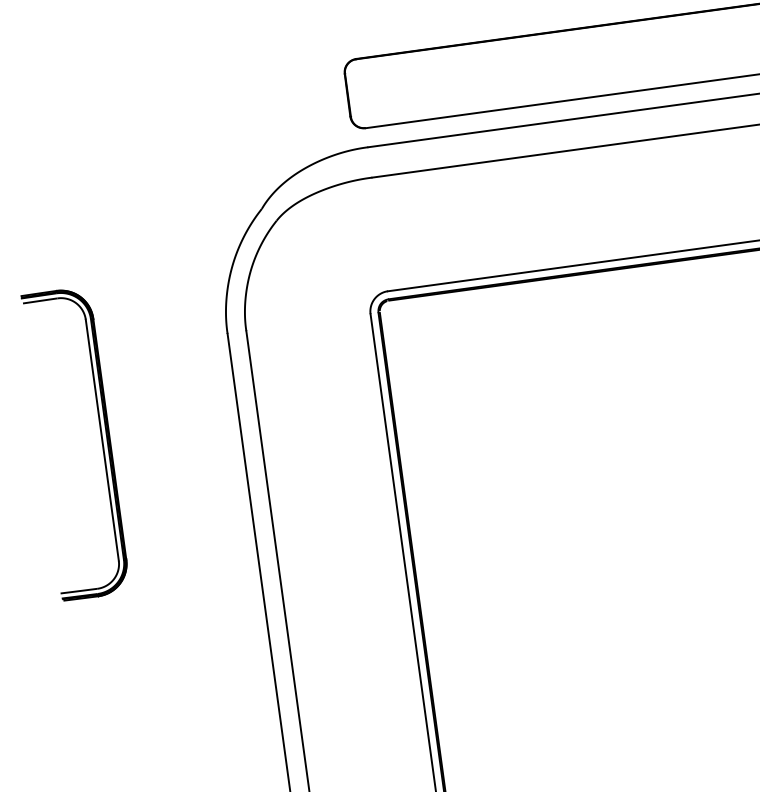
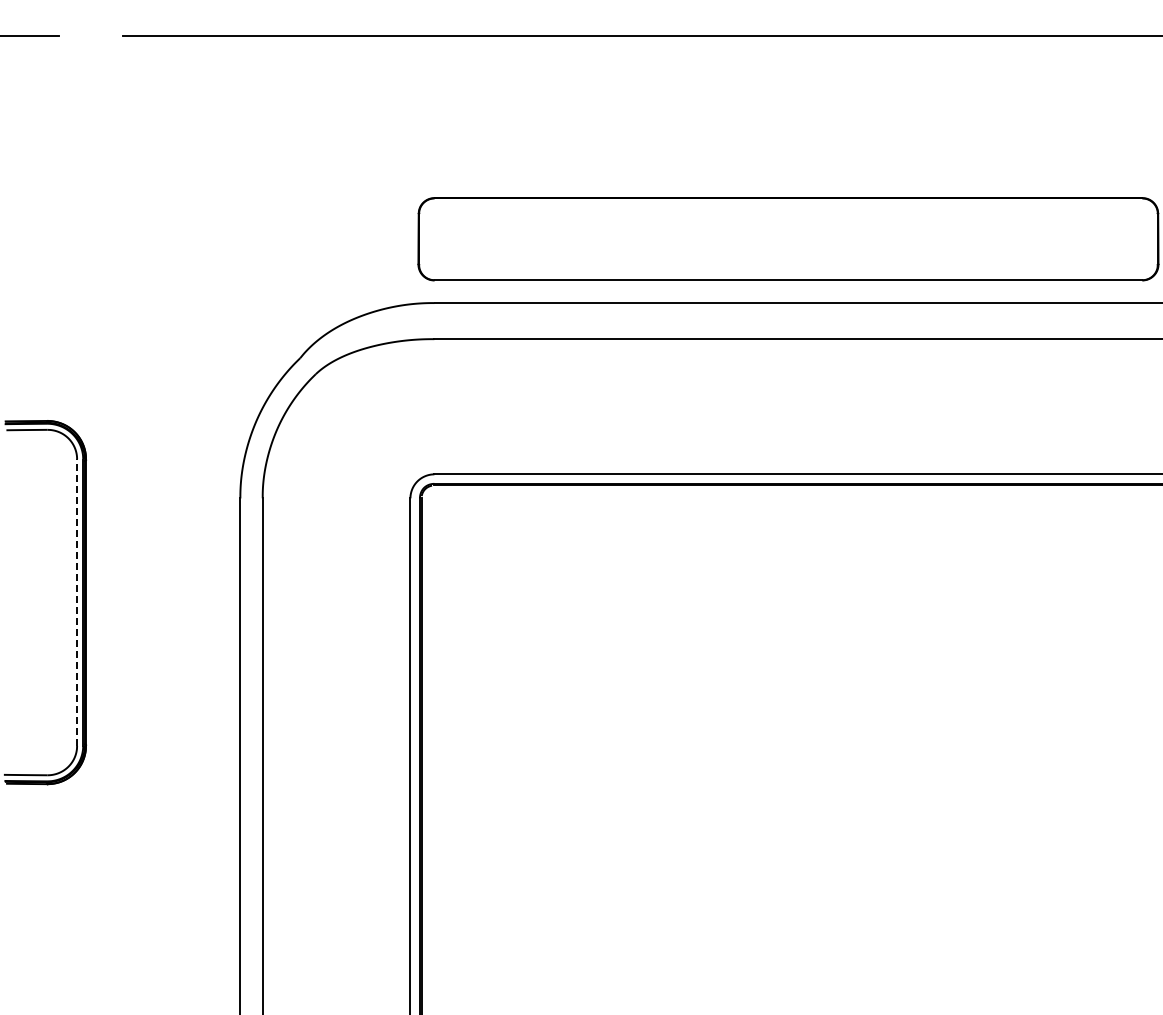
line: (102, 440) -> (77, 602), solid -> dashed

